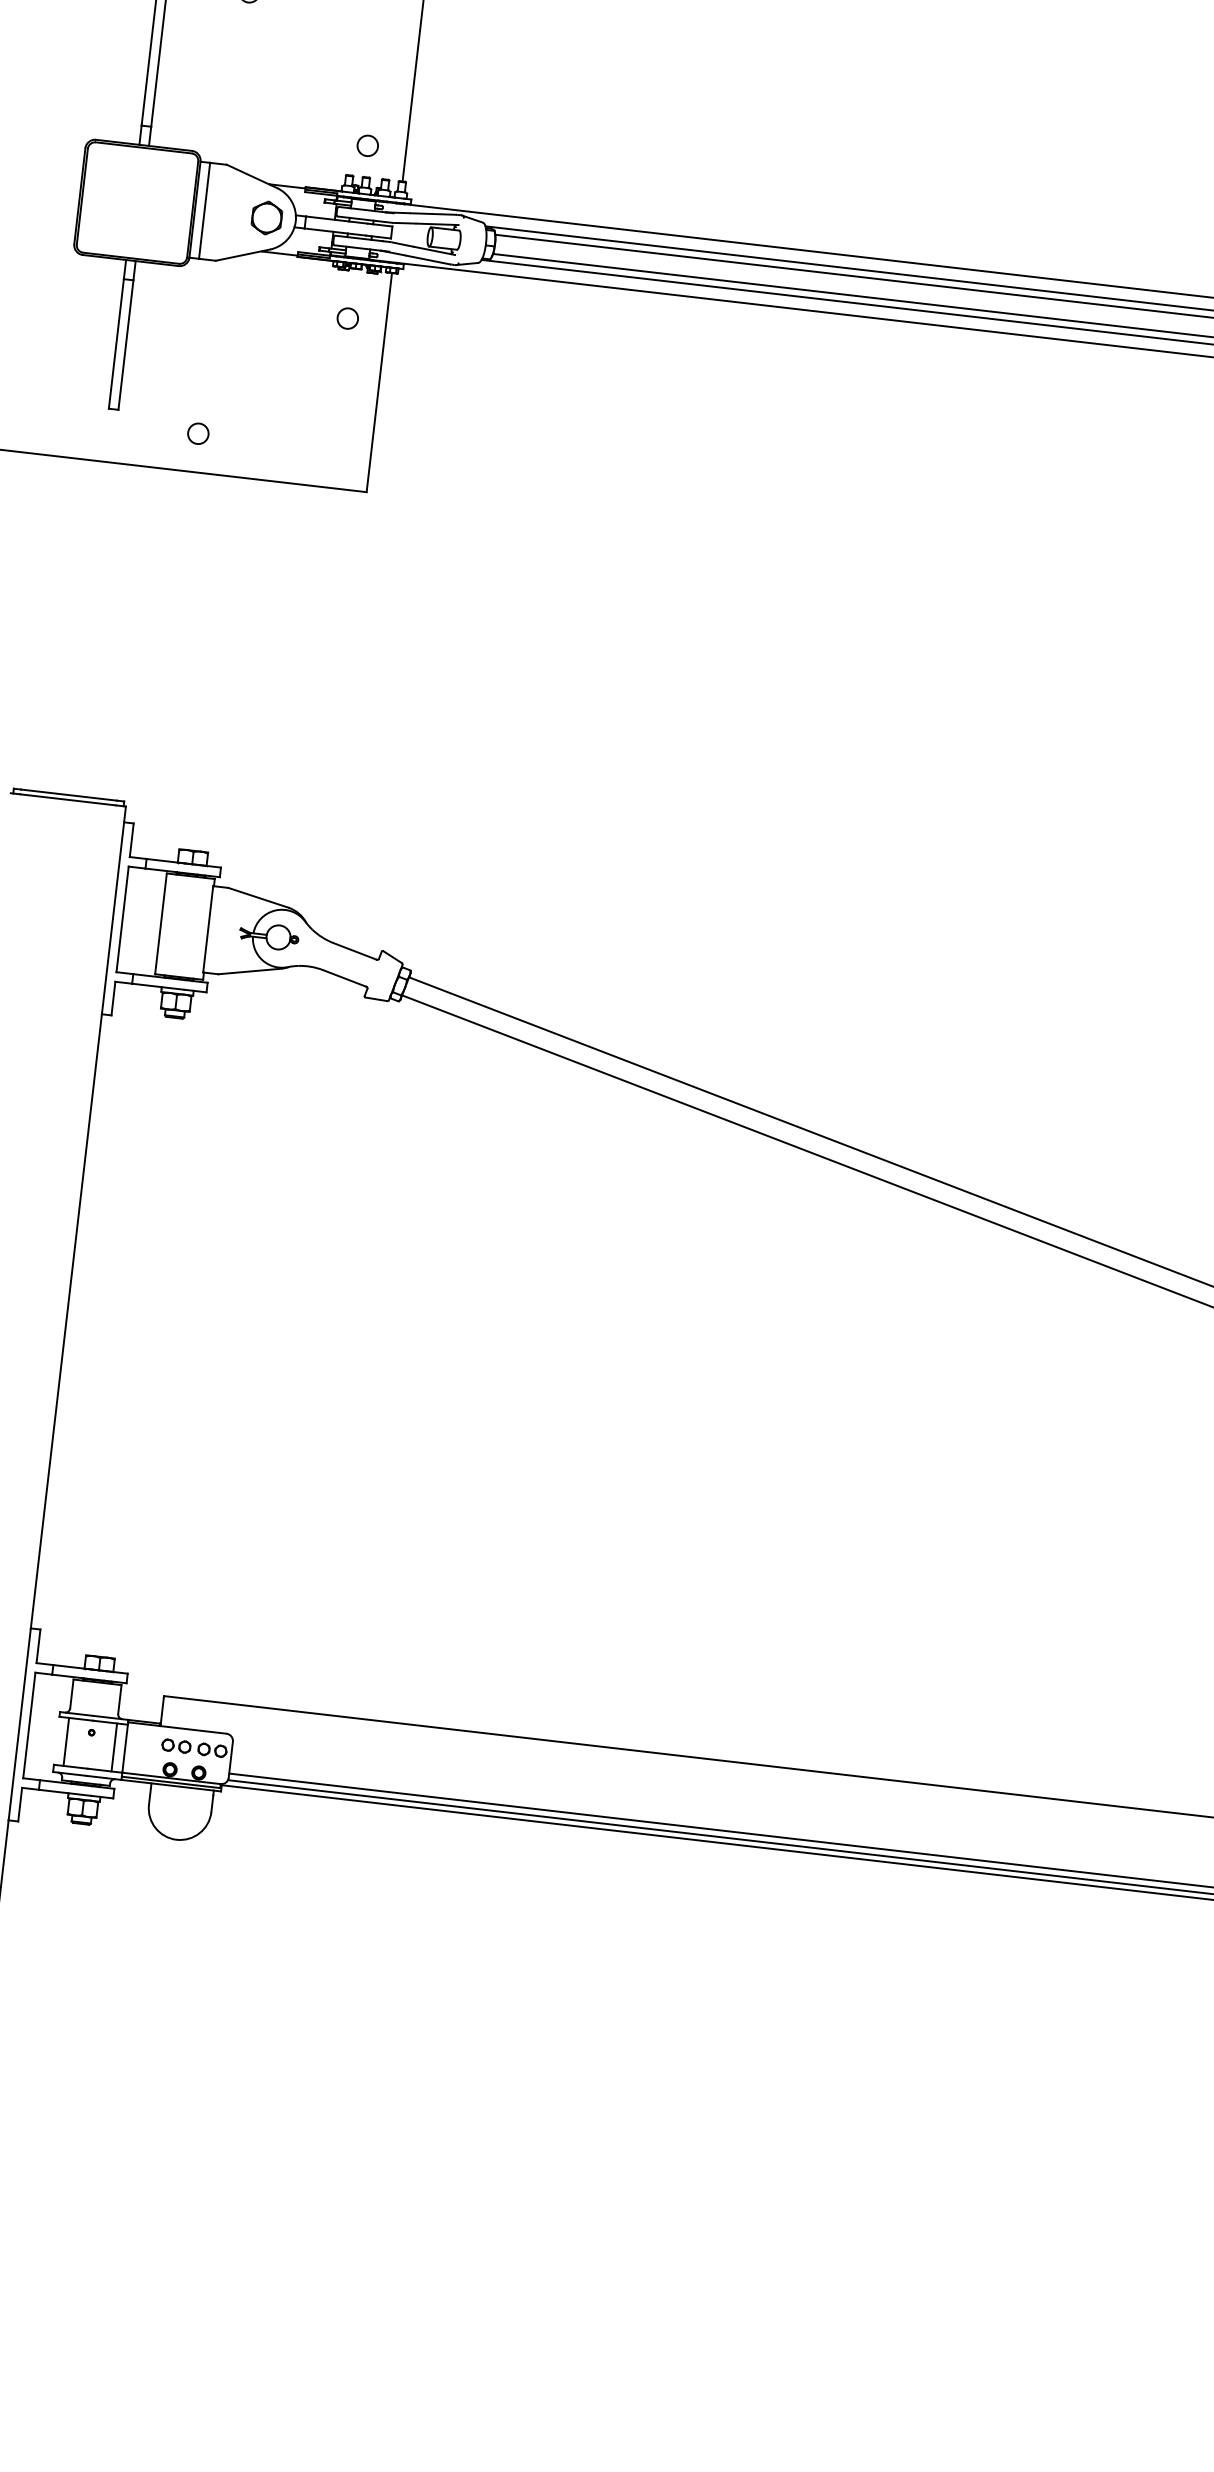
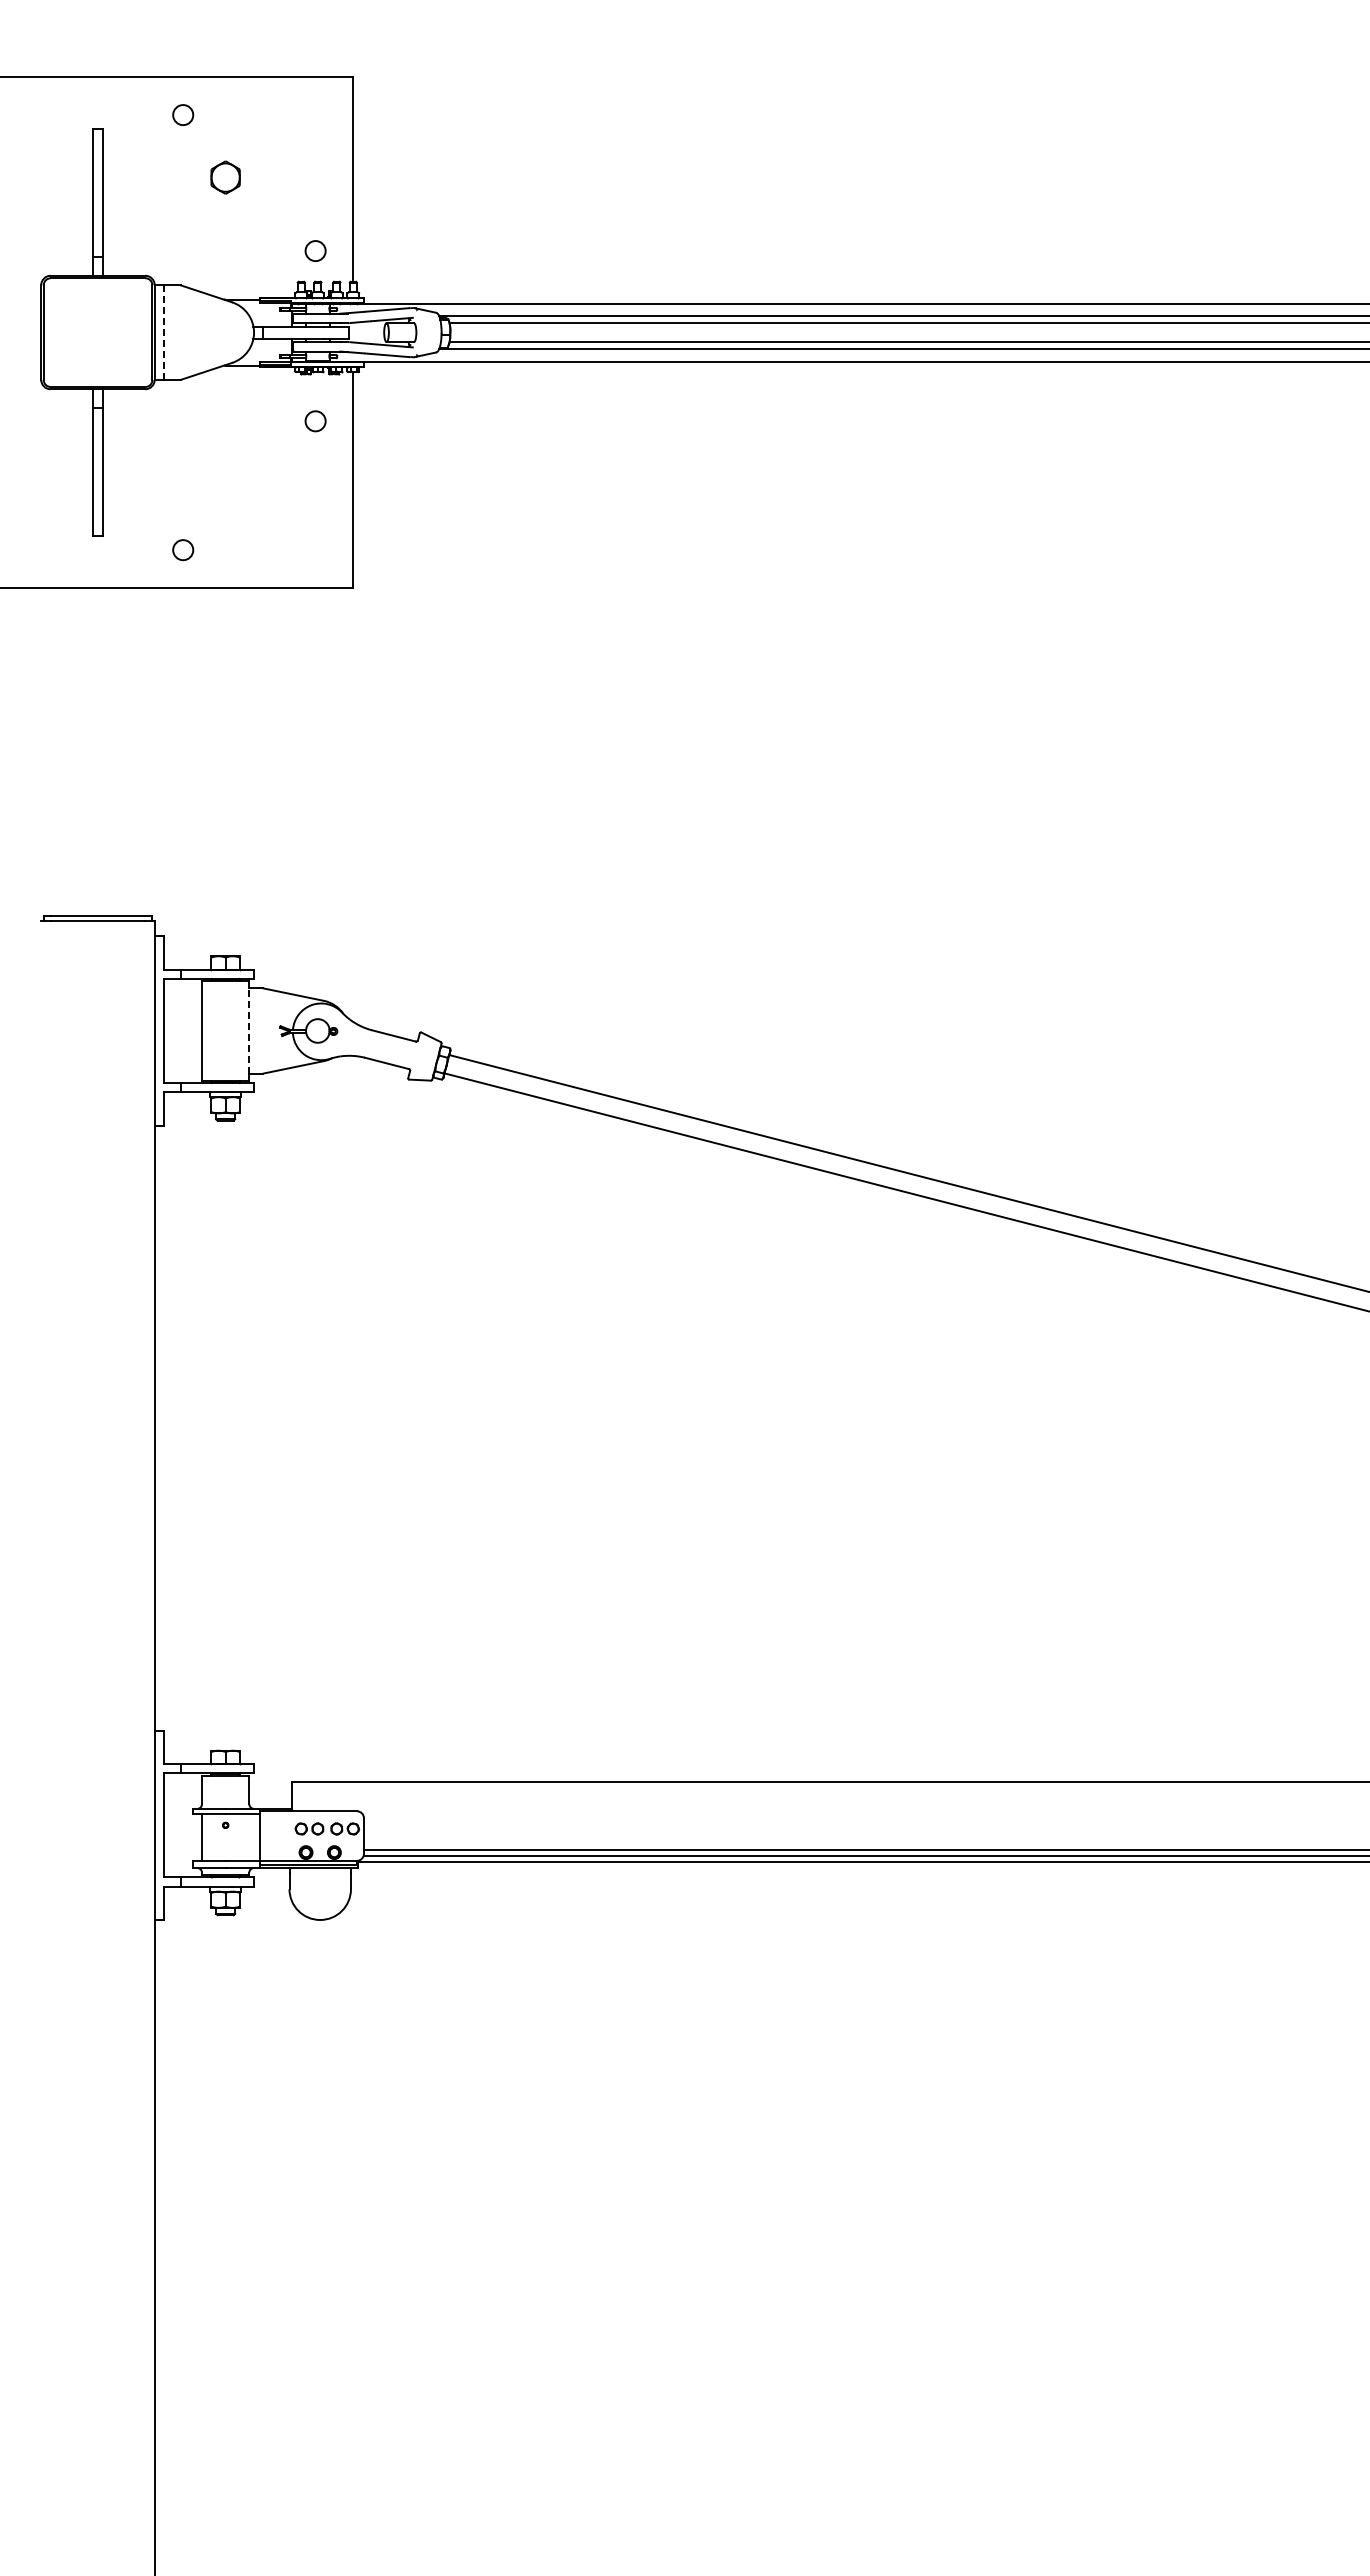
line: (204, 210) -> (164, 332), solid -> dashed
part: (266, 217) -> (225, 177), moved
line: (208, 928) -> (248, 1030), solid -> dashed
line: (114, 1746) -> (249, 1836), removed

